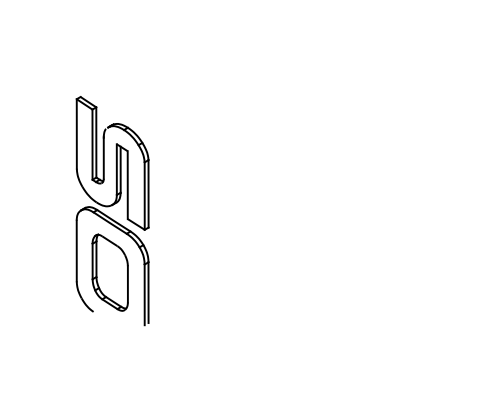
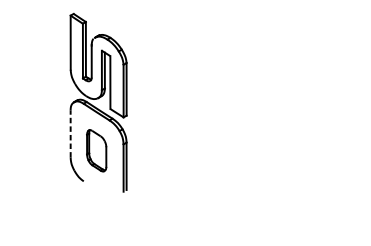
line: (76, 250) -> (70, 133), solid -> dashed
part: (109, 272) -> (96, 150), size x0.7

